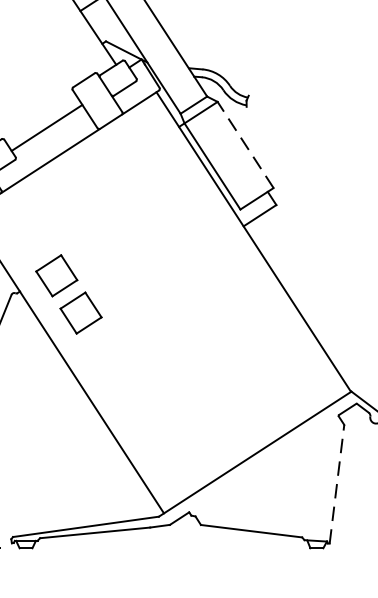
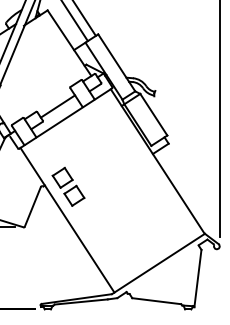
line: (244, 144) -> (153, 114), dashed -> solid
line: (336, 484) -> (197, 278), dashed -> solid

